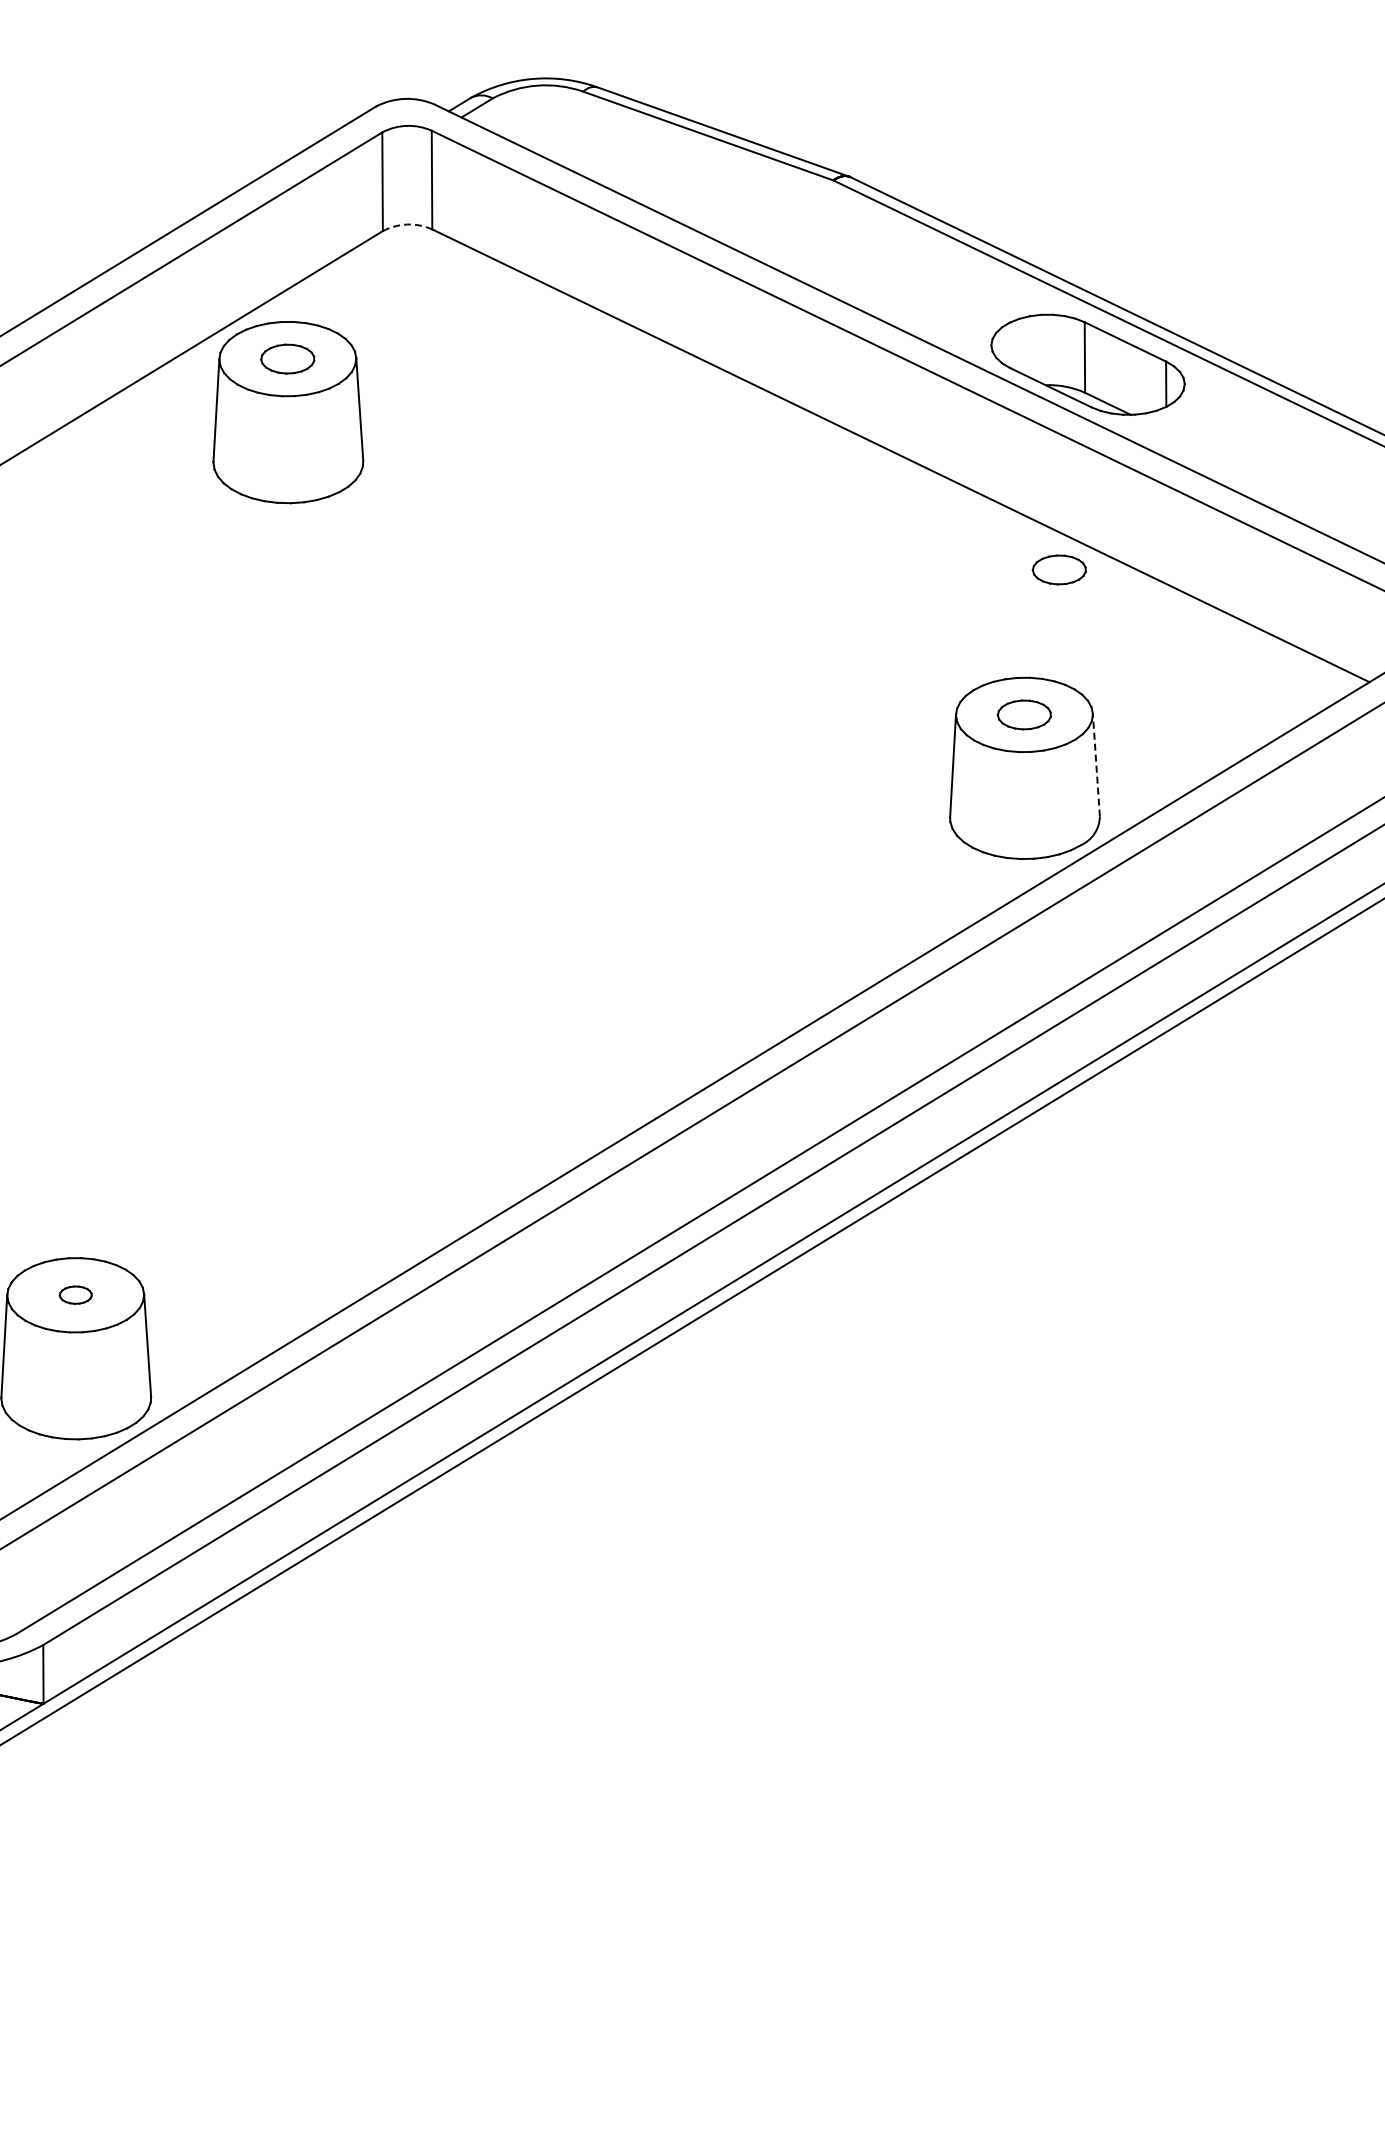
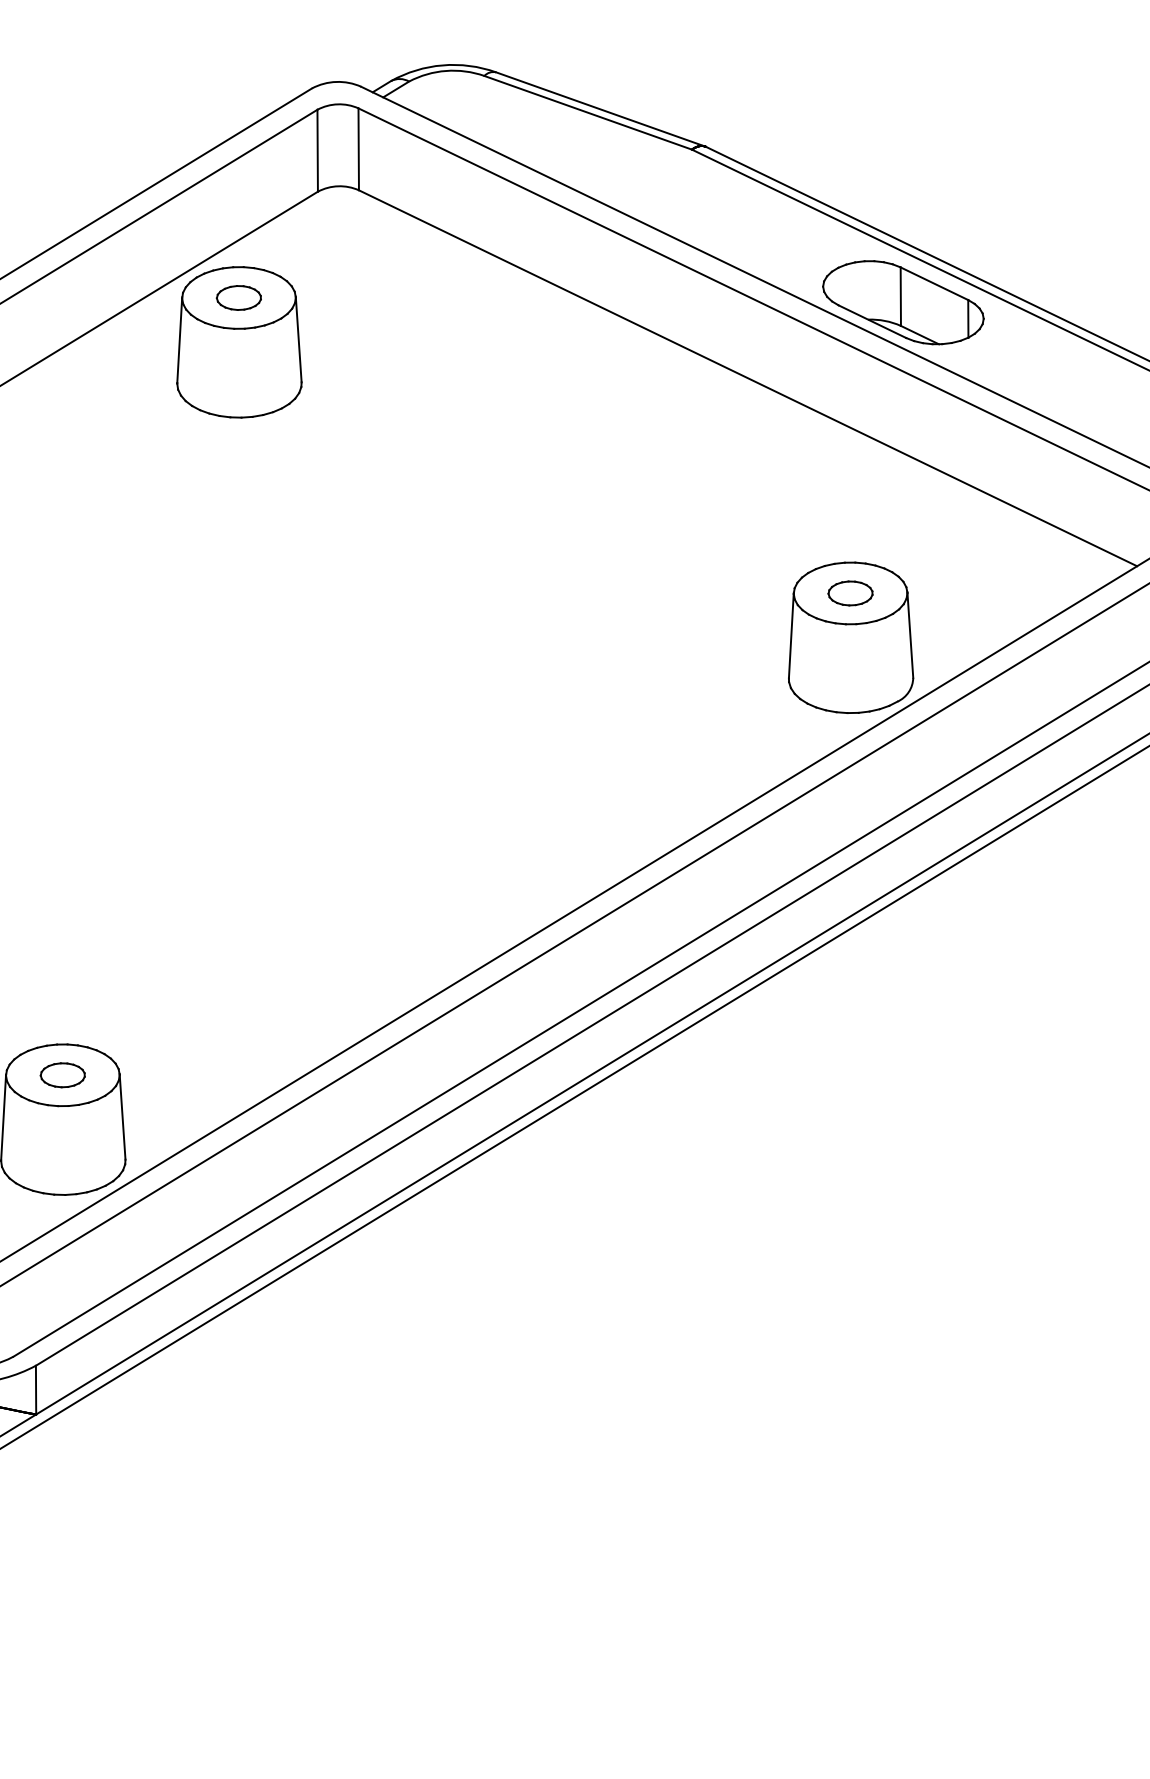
arc: (407, 224) -> (338, 186), dashed -> solid
part: (1058, 569) -> (878, 472), removed
line: (1096, 764) -> (910, 634), dashed -> solid
part: (75, 1294) -> (62, 1074), size x1.67

